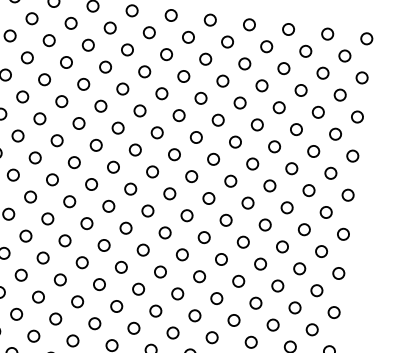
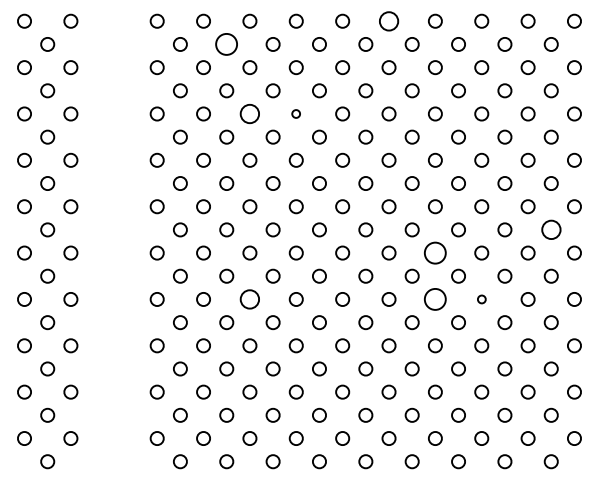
circle: (209, 19) -> (388, 20), size x1.4
circle: (70, 23) -> (226, 44), size x1.6
circle: (83, 83) -> (249, 113), size x1.4
circle: (122, 88) -> (295, 113), size x0.6
circle: (325, 212) -> (550, 229), size x1.4
circle: (226, 219) -> (435, 252), size x1.6
circle: (64, 240) -> (249, 299), size x1.4
circle: (221, 259) -> (435, 299), size x1.6
circle: (260, 264) -> (481, 299), size x0.6

